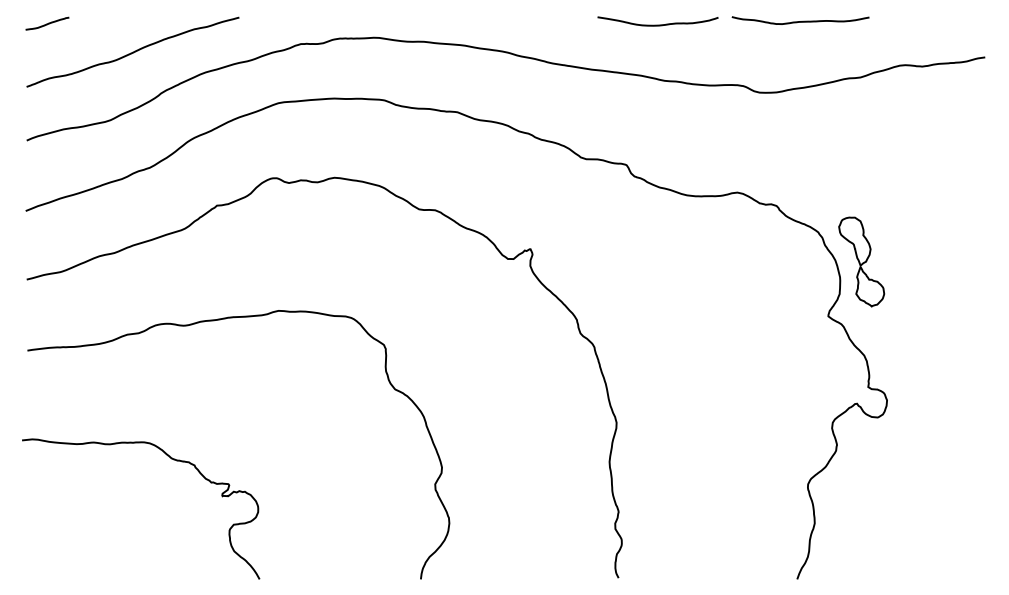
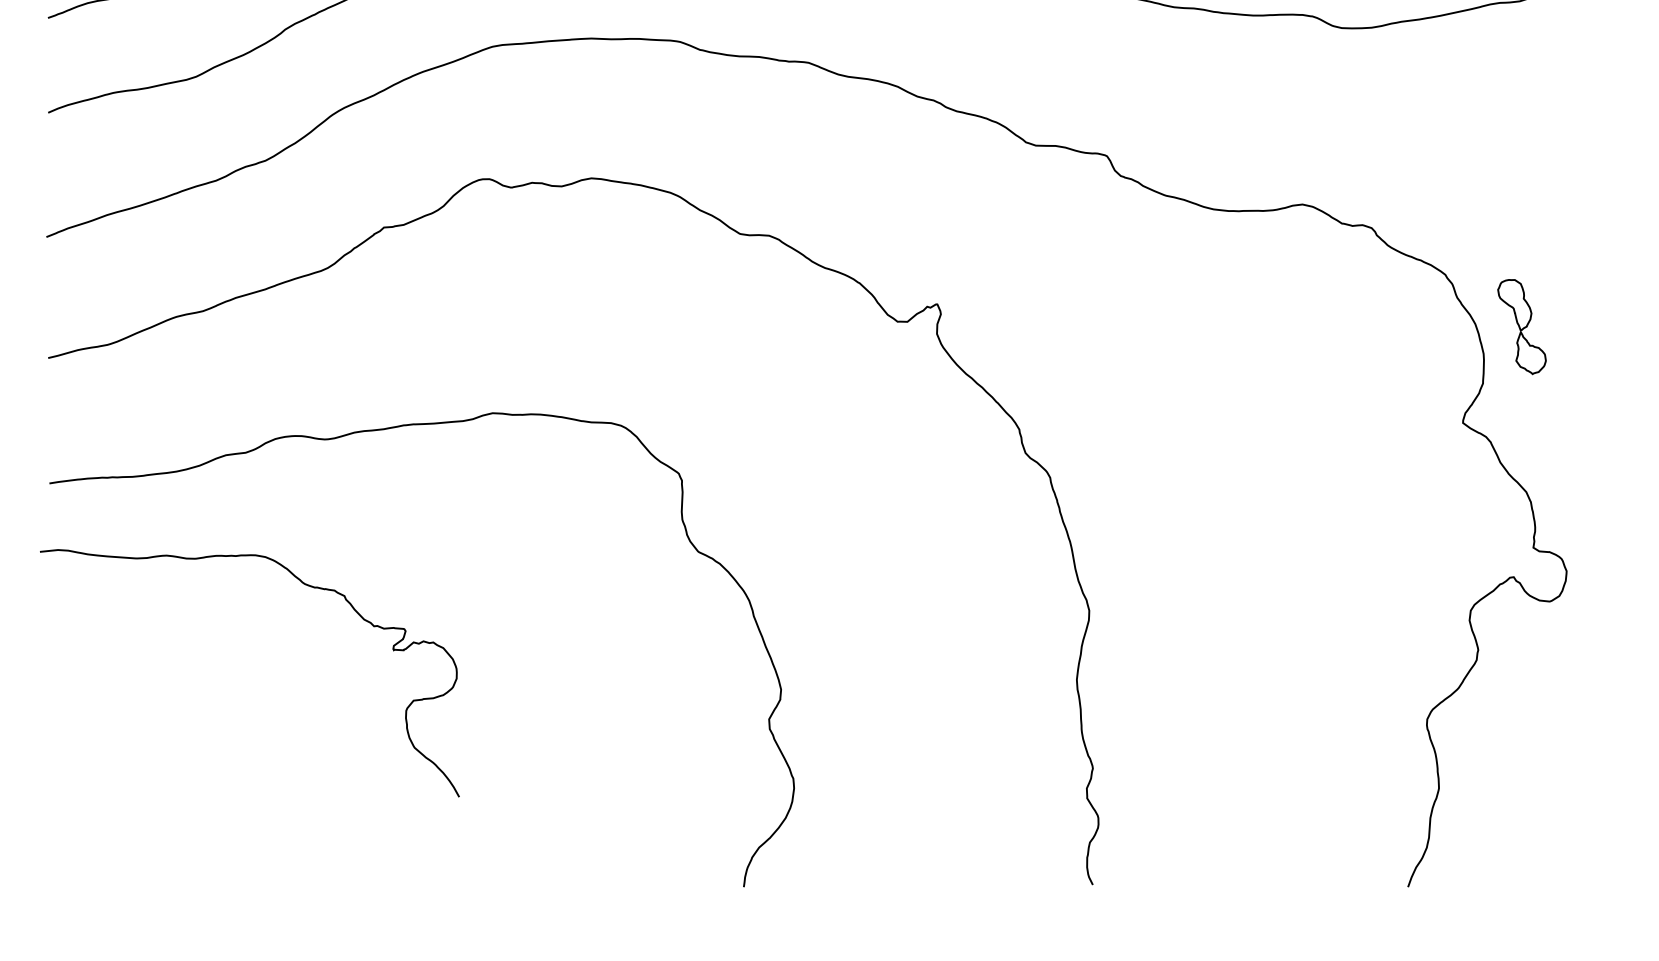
part: (861, 261) -> (1521, 326), size x0.6
curve: (171, 459) -> (303, 585), moved

